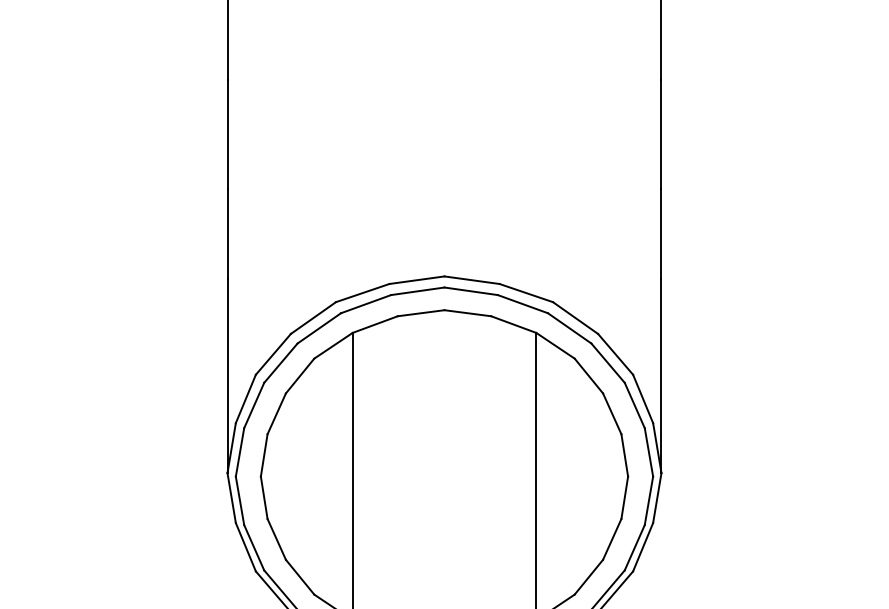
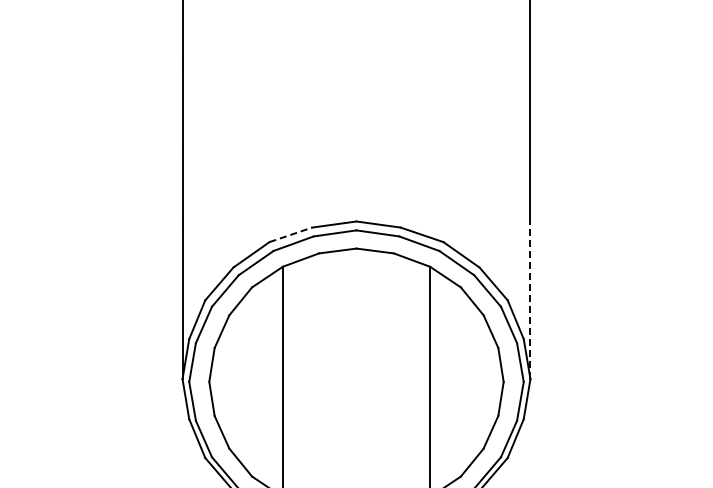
line: (362, 292) -> (290, 234), solid -> dashed
line: (661, 376) -> (530, 301), solid -> dashed

